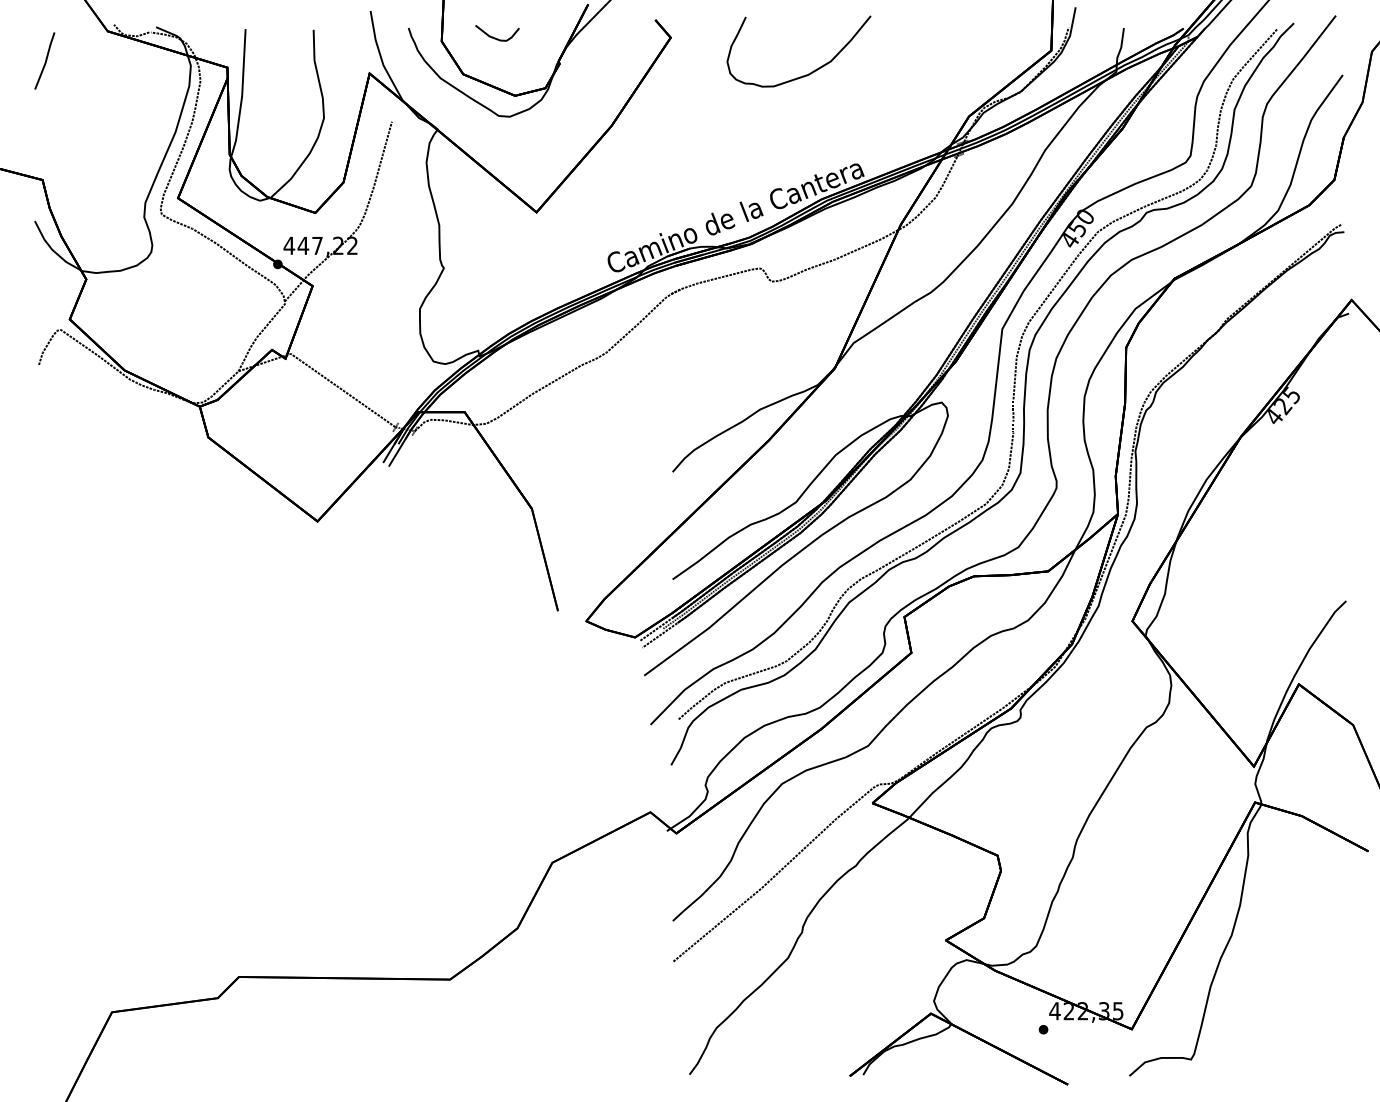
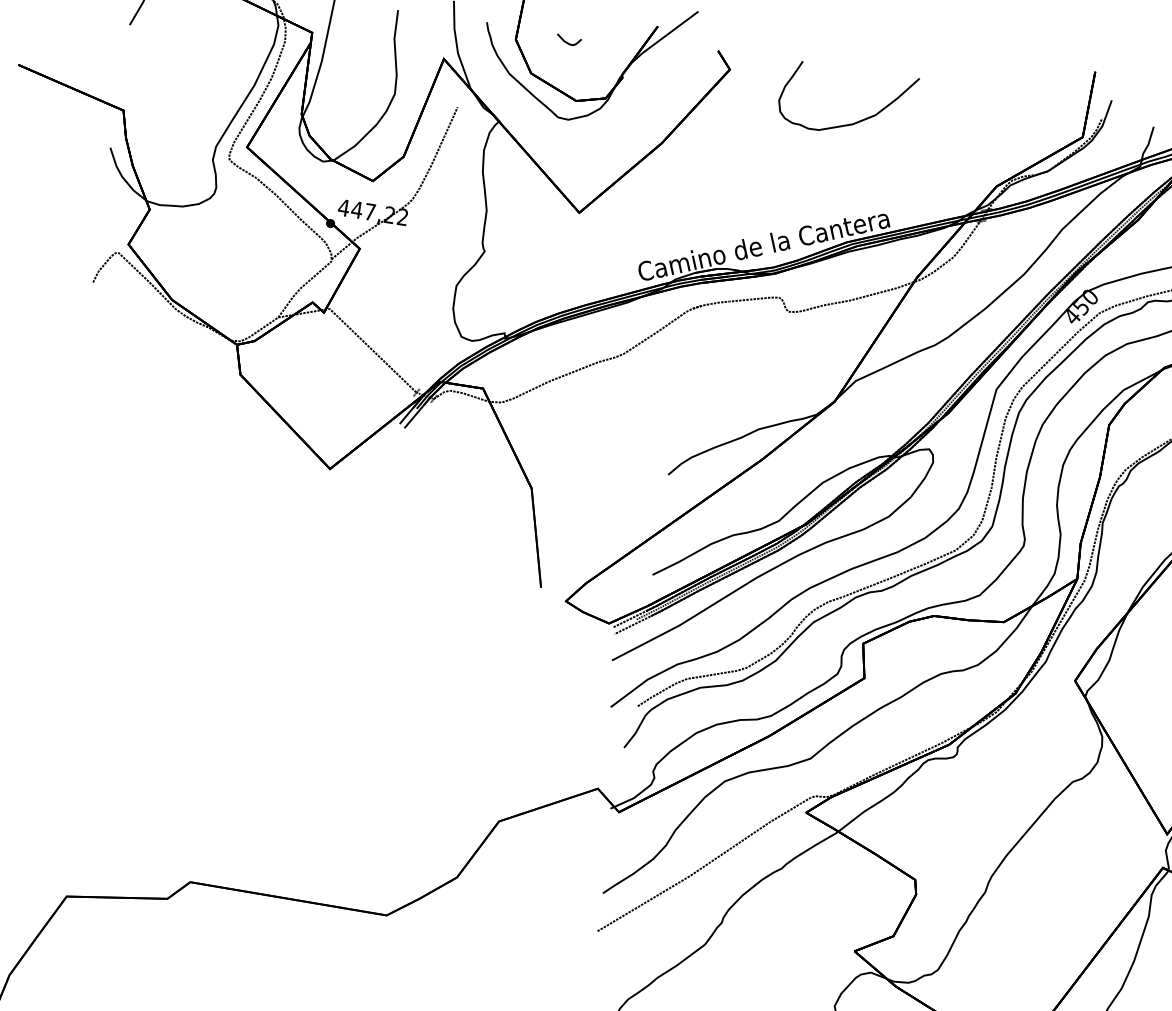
part: (497, 33) -> (568, 40), size x0.6

